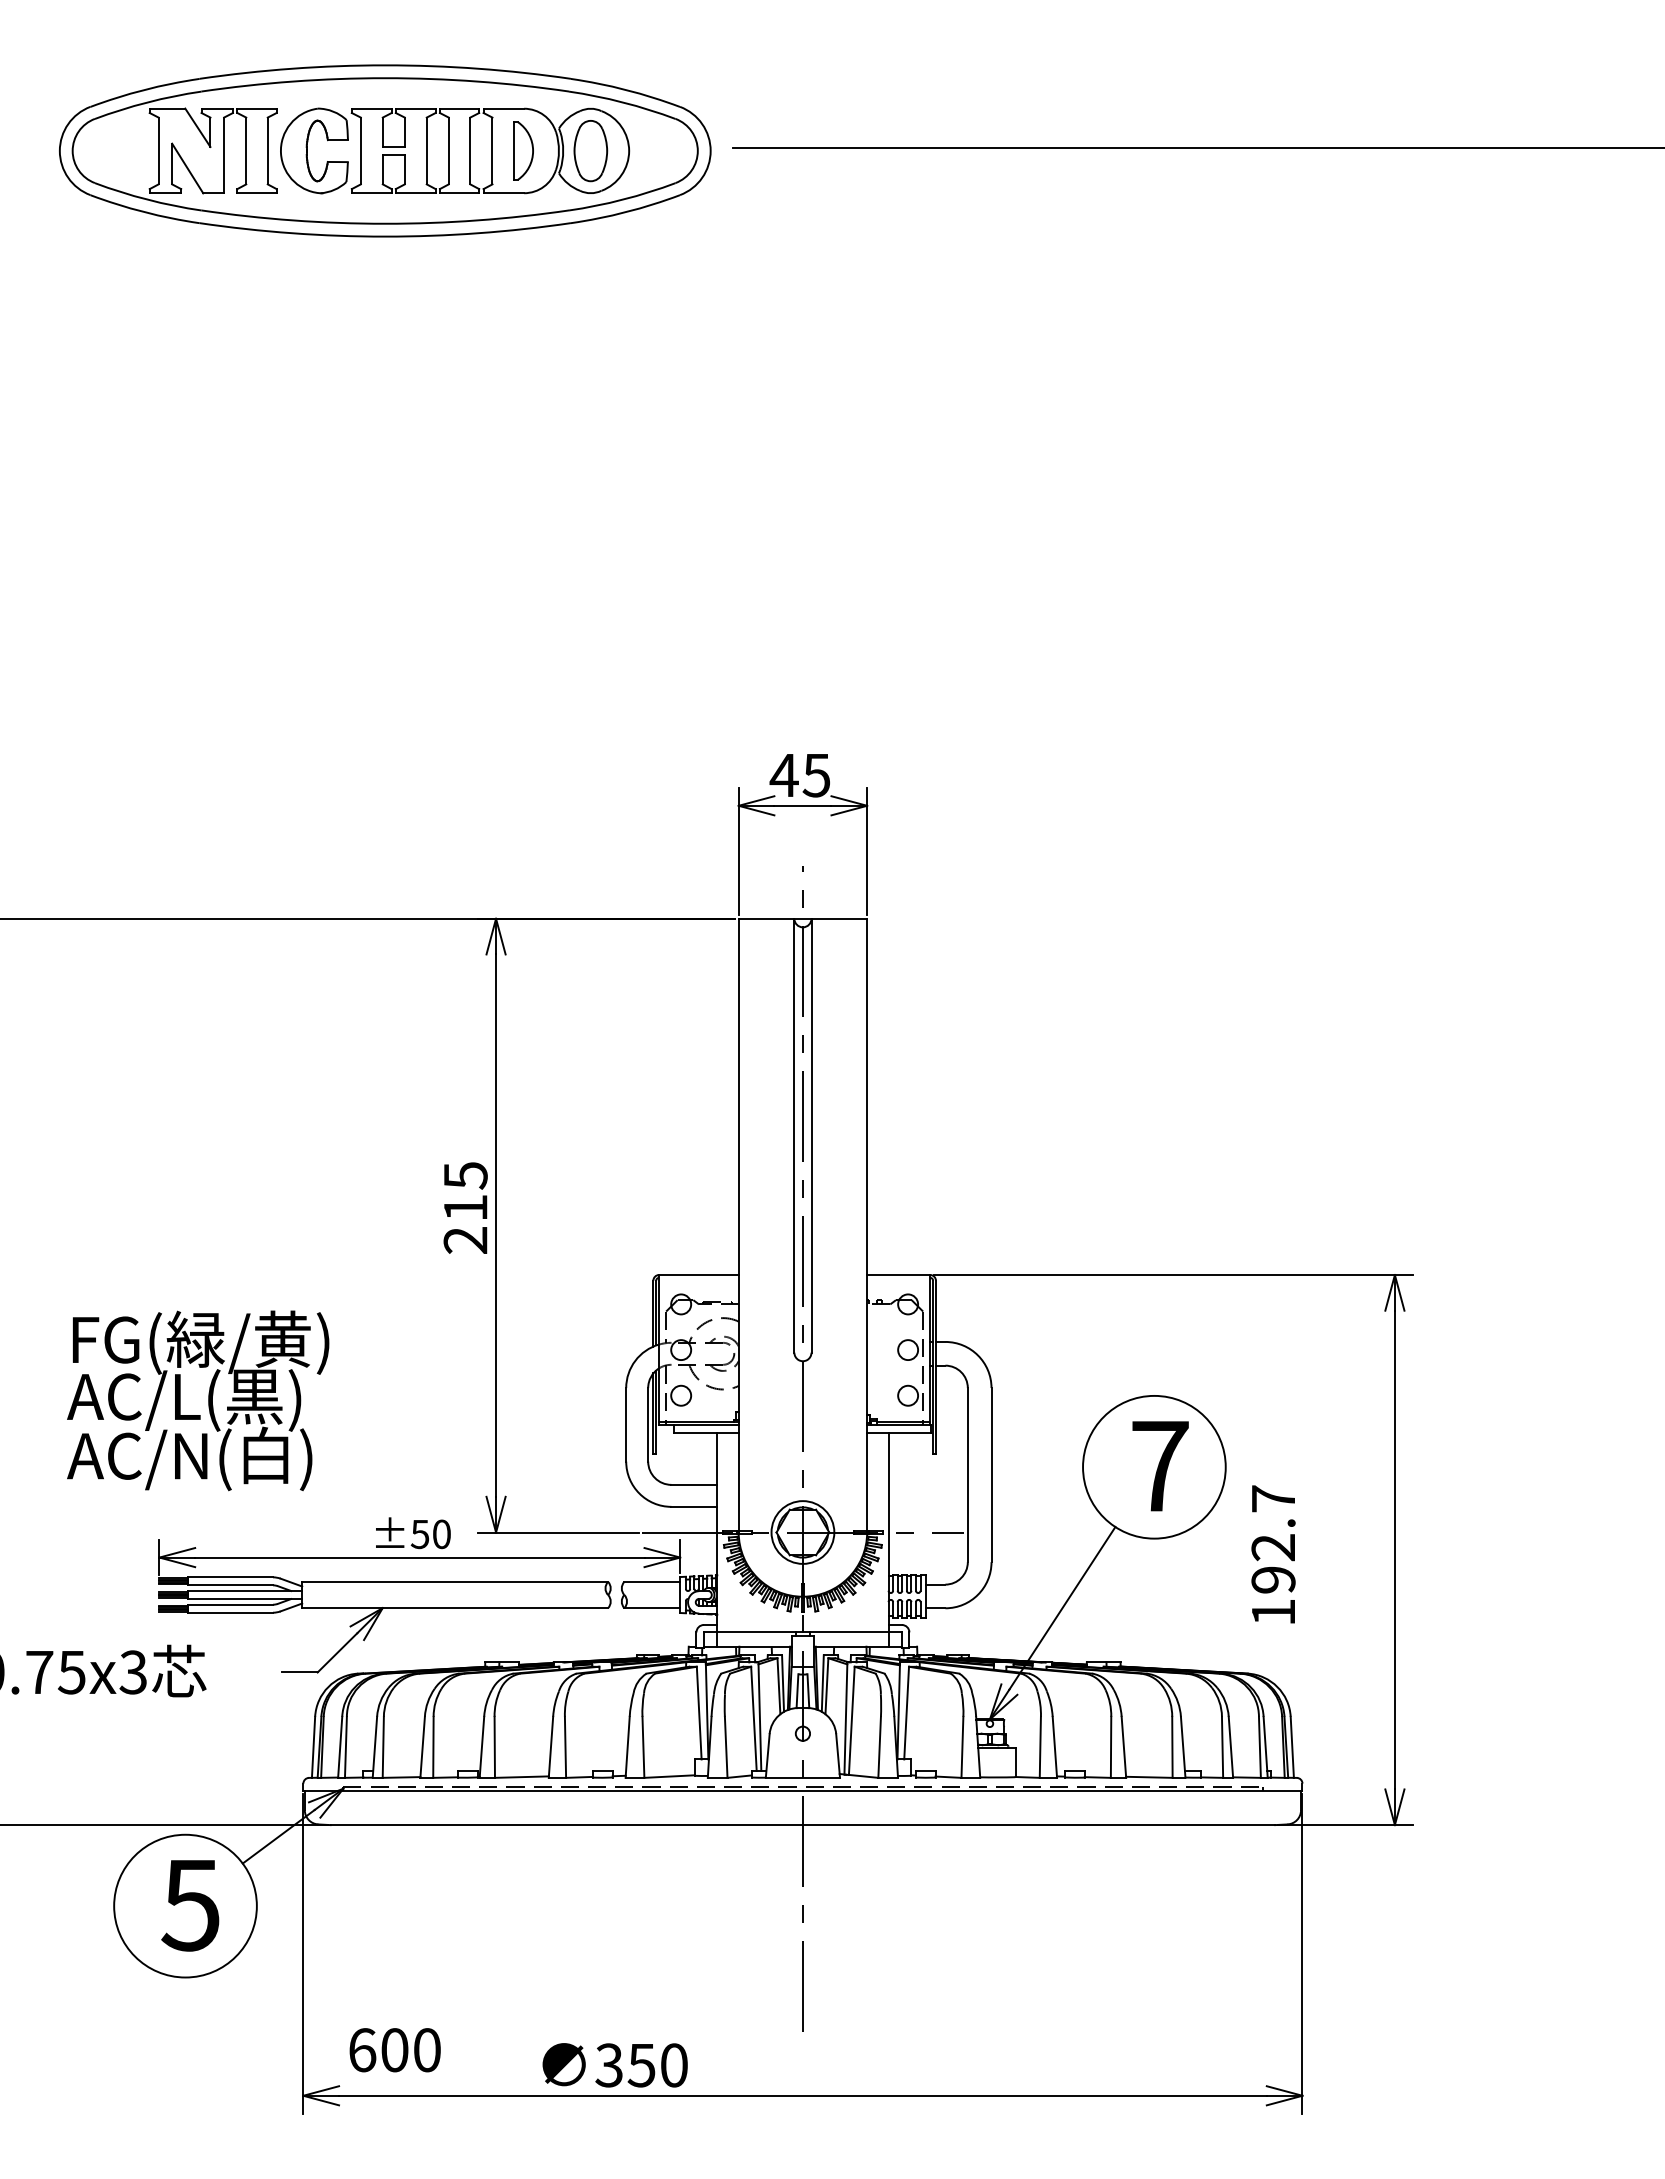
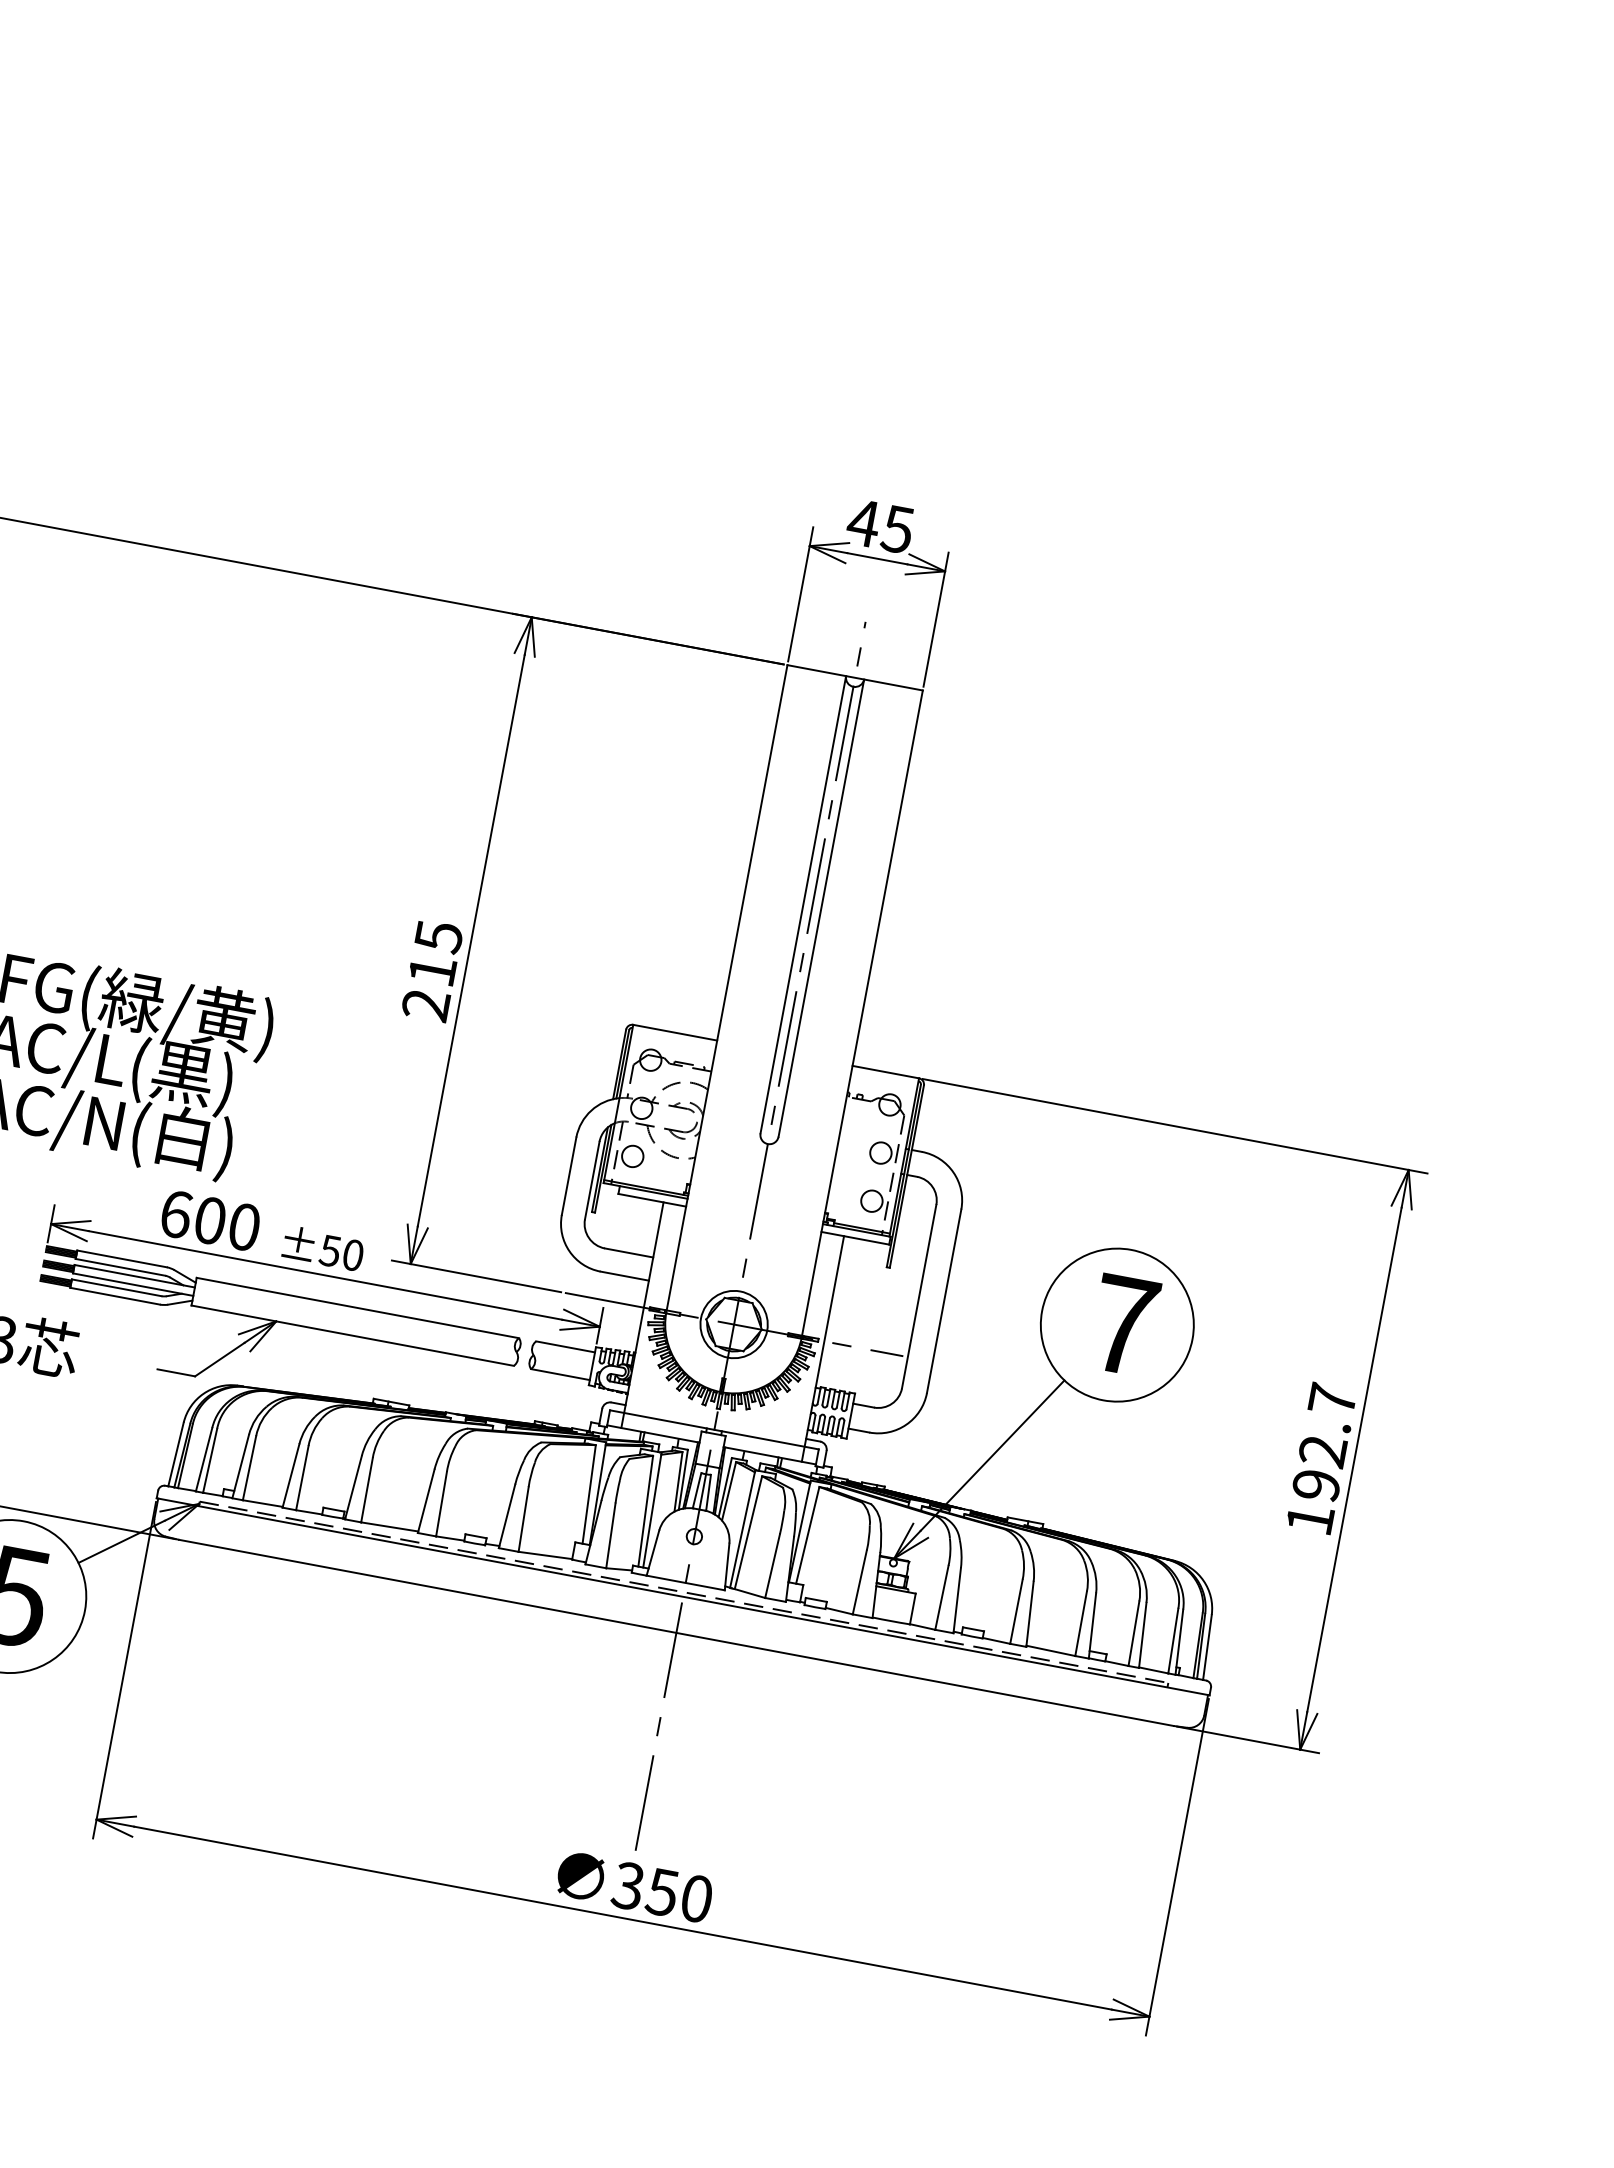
text: (465, 1207) -> (432, 970), moved
text: (1273, 1554) -> (1321, 1458), moved
text: (394, 2050) -> (209, 1220), moved
text: (614, 2065) -> (633, 1887), moved

